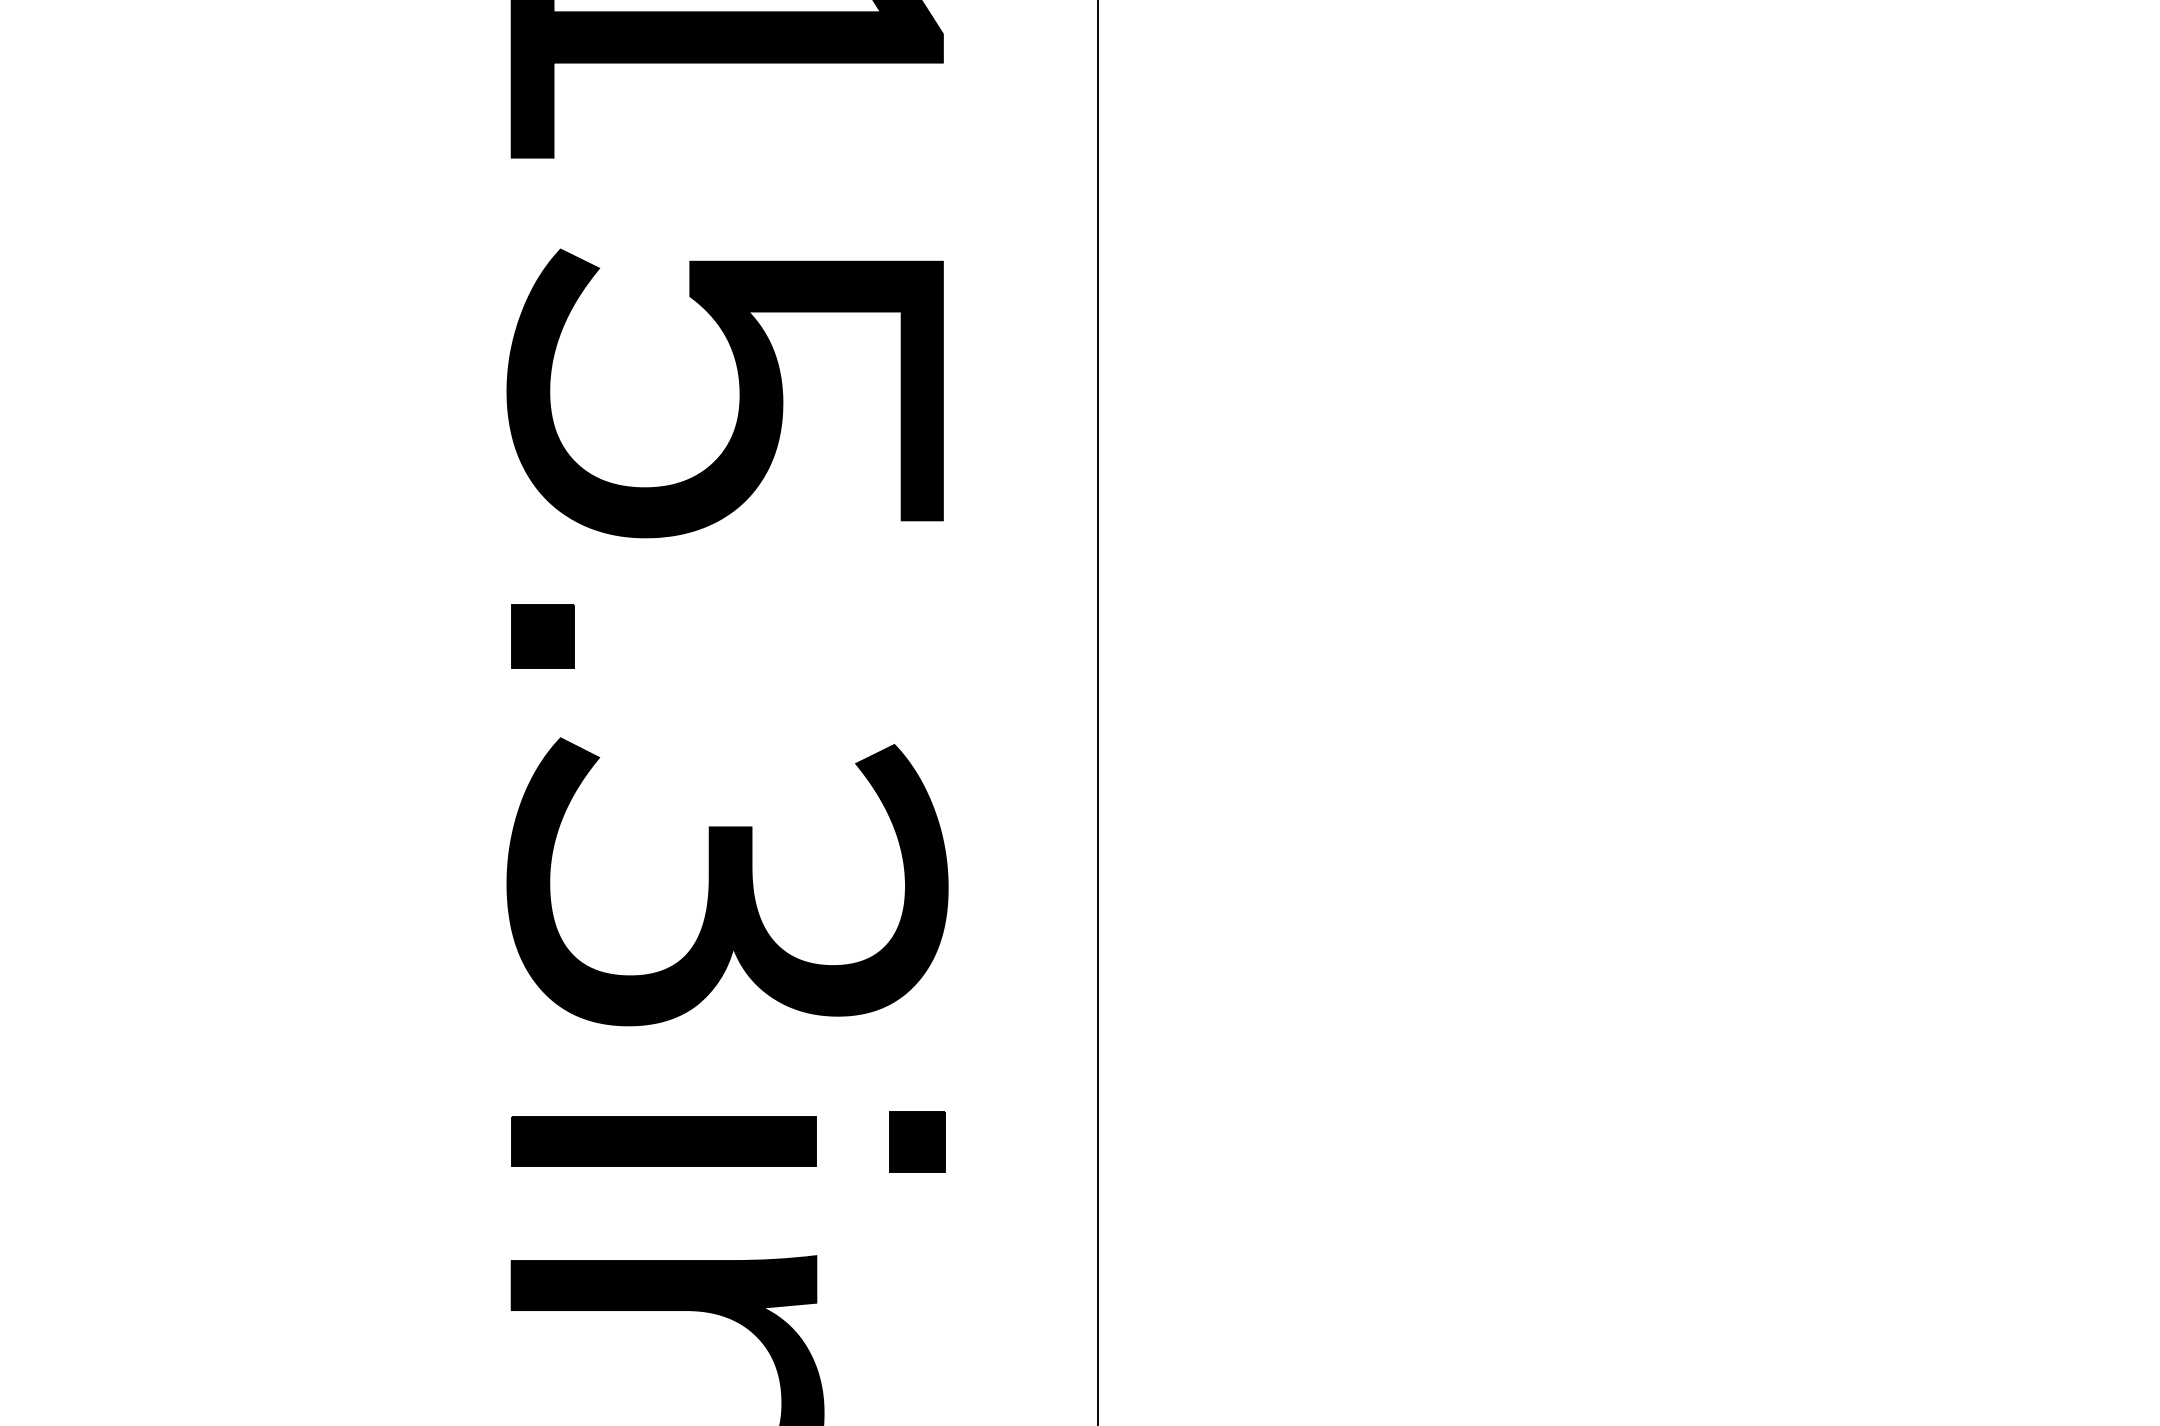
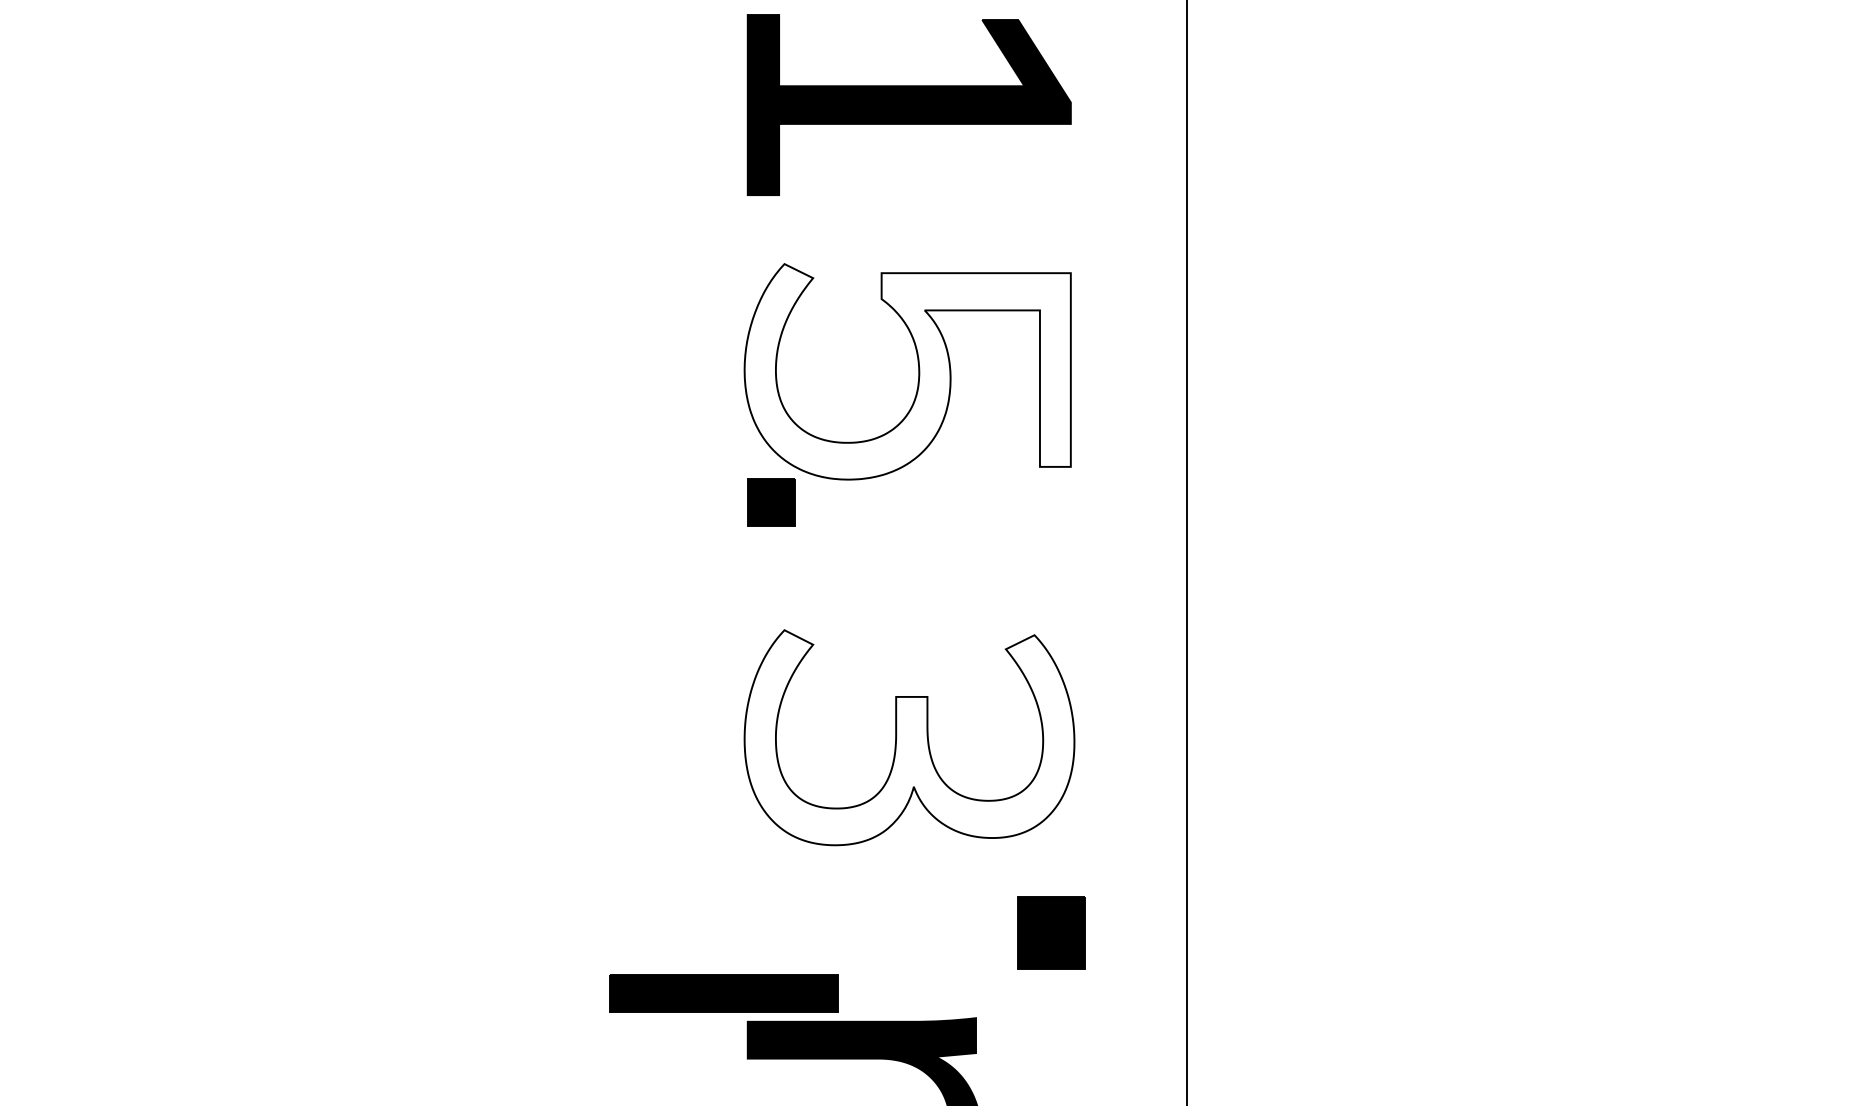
fill: (724, 393) -> (907, 371), removed
part: (543, 635) -> (771, 502), moved
fill: (727, 881) -> (909, 737), removed
part: (663, 1141) -> (723, 993), moved
part: (917, 1141) -> (1051, 932), size x1.6

